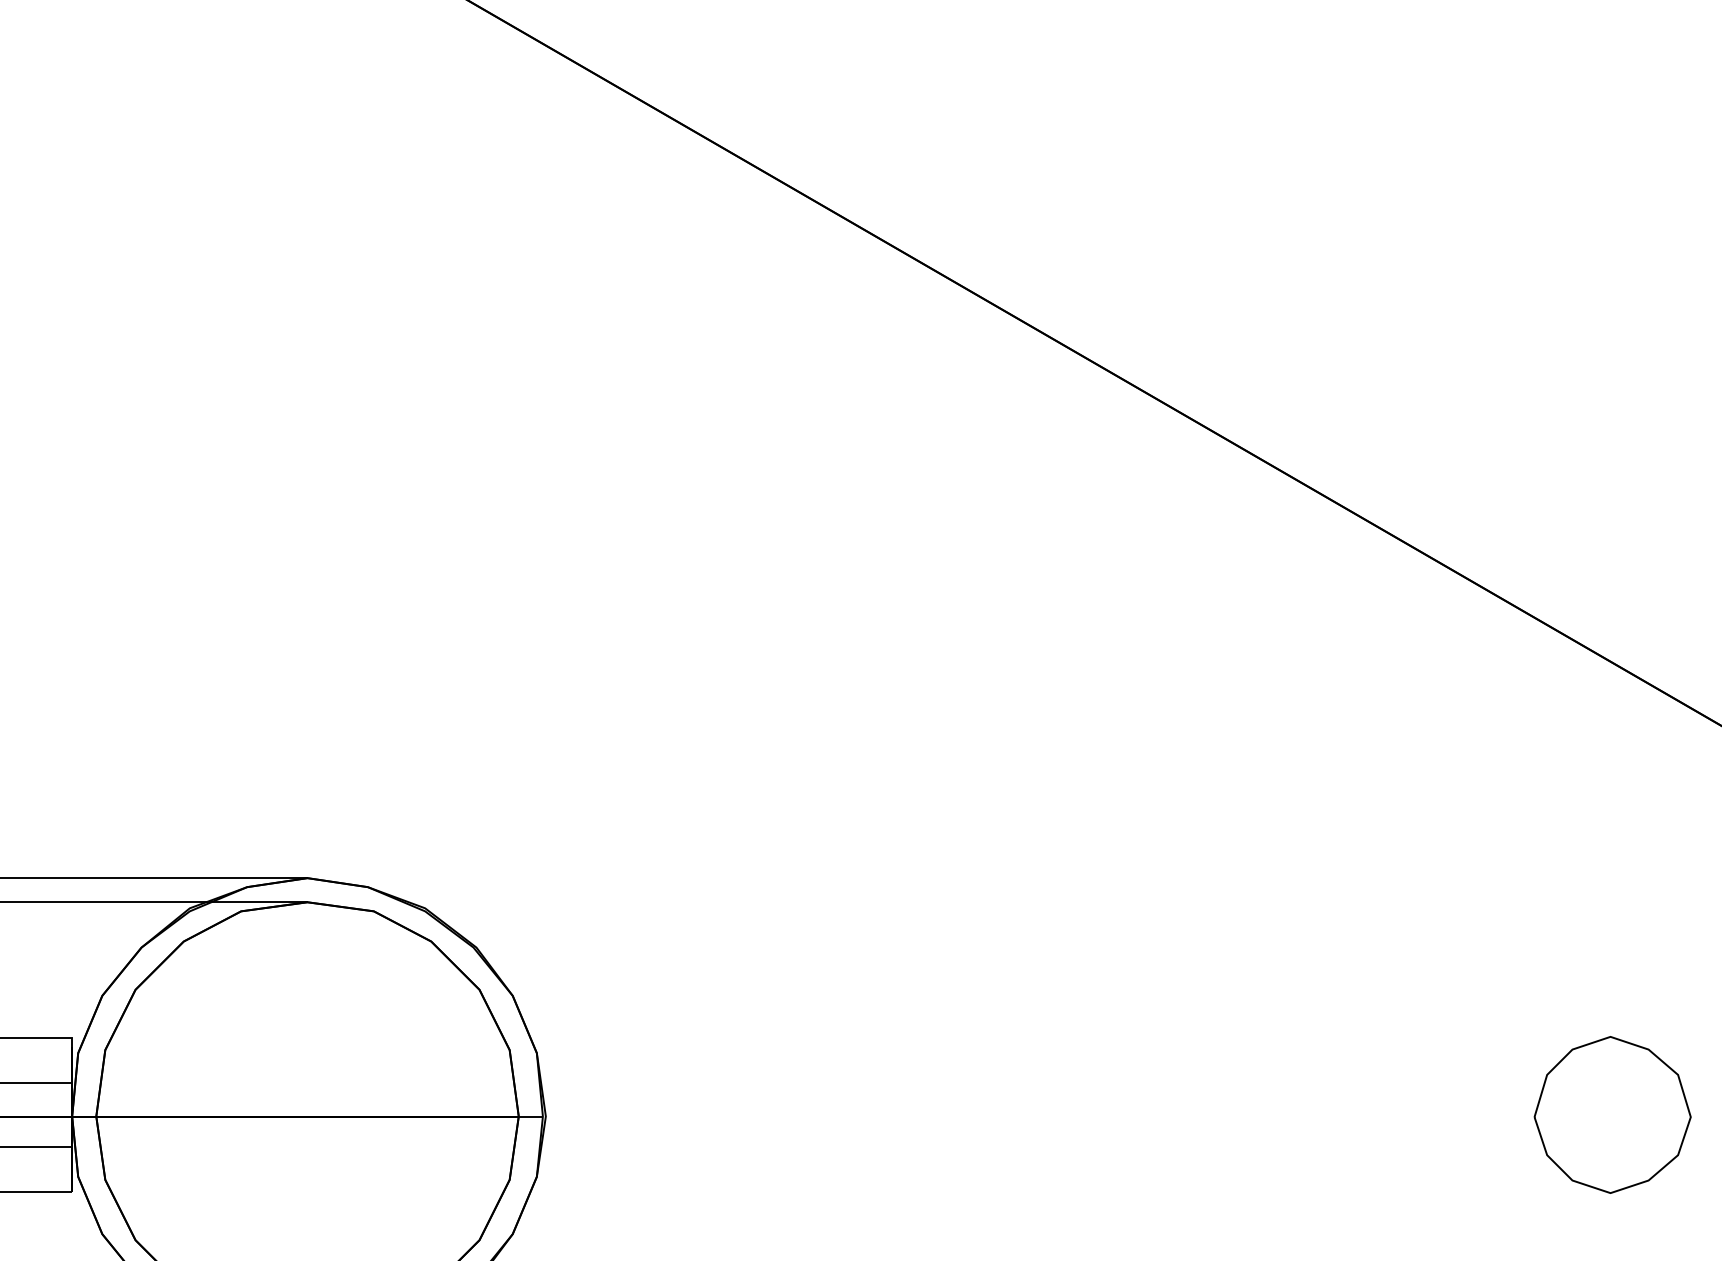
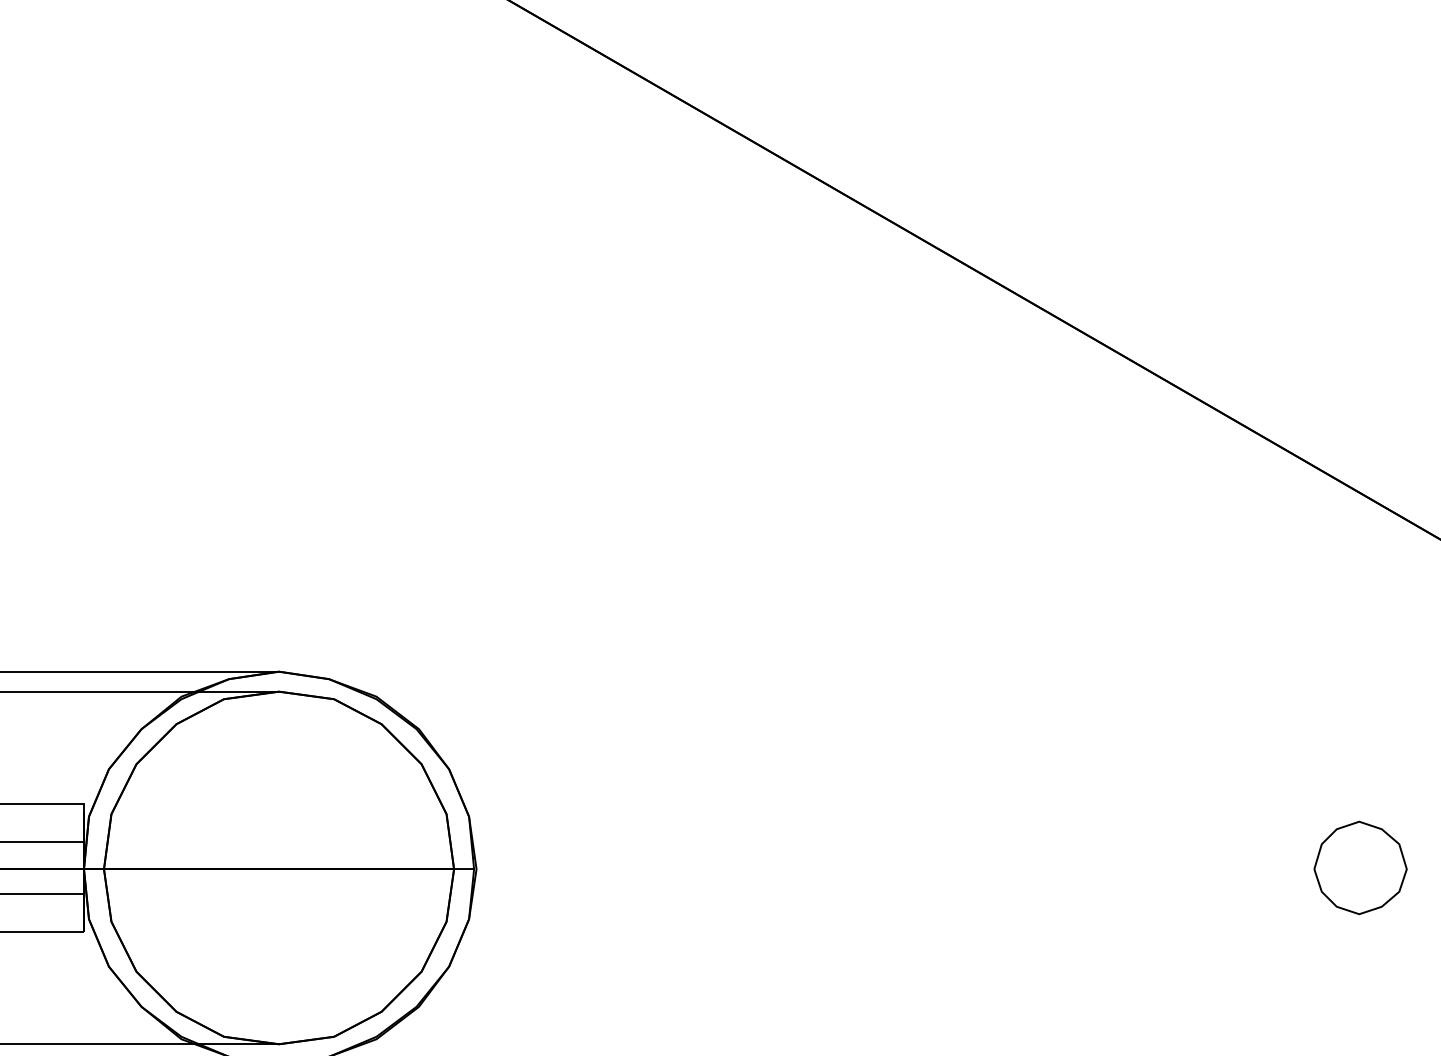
part: (1612, 1114) -> (1360, 867), size x0.71

